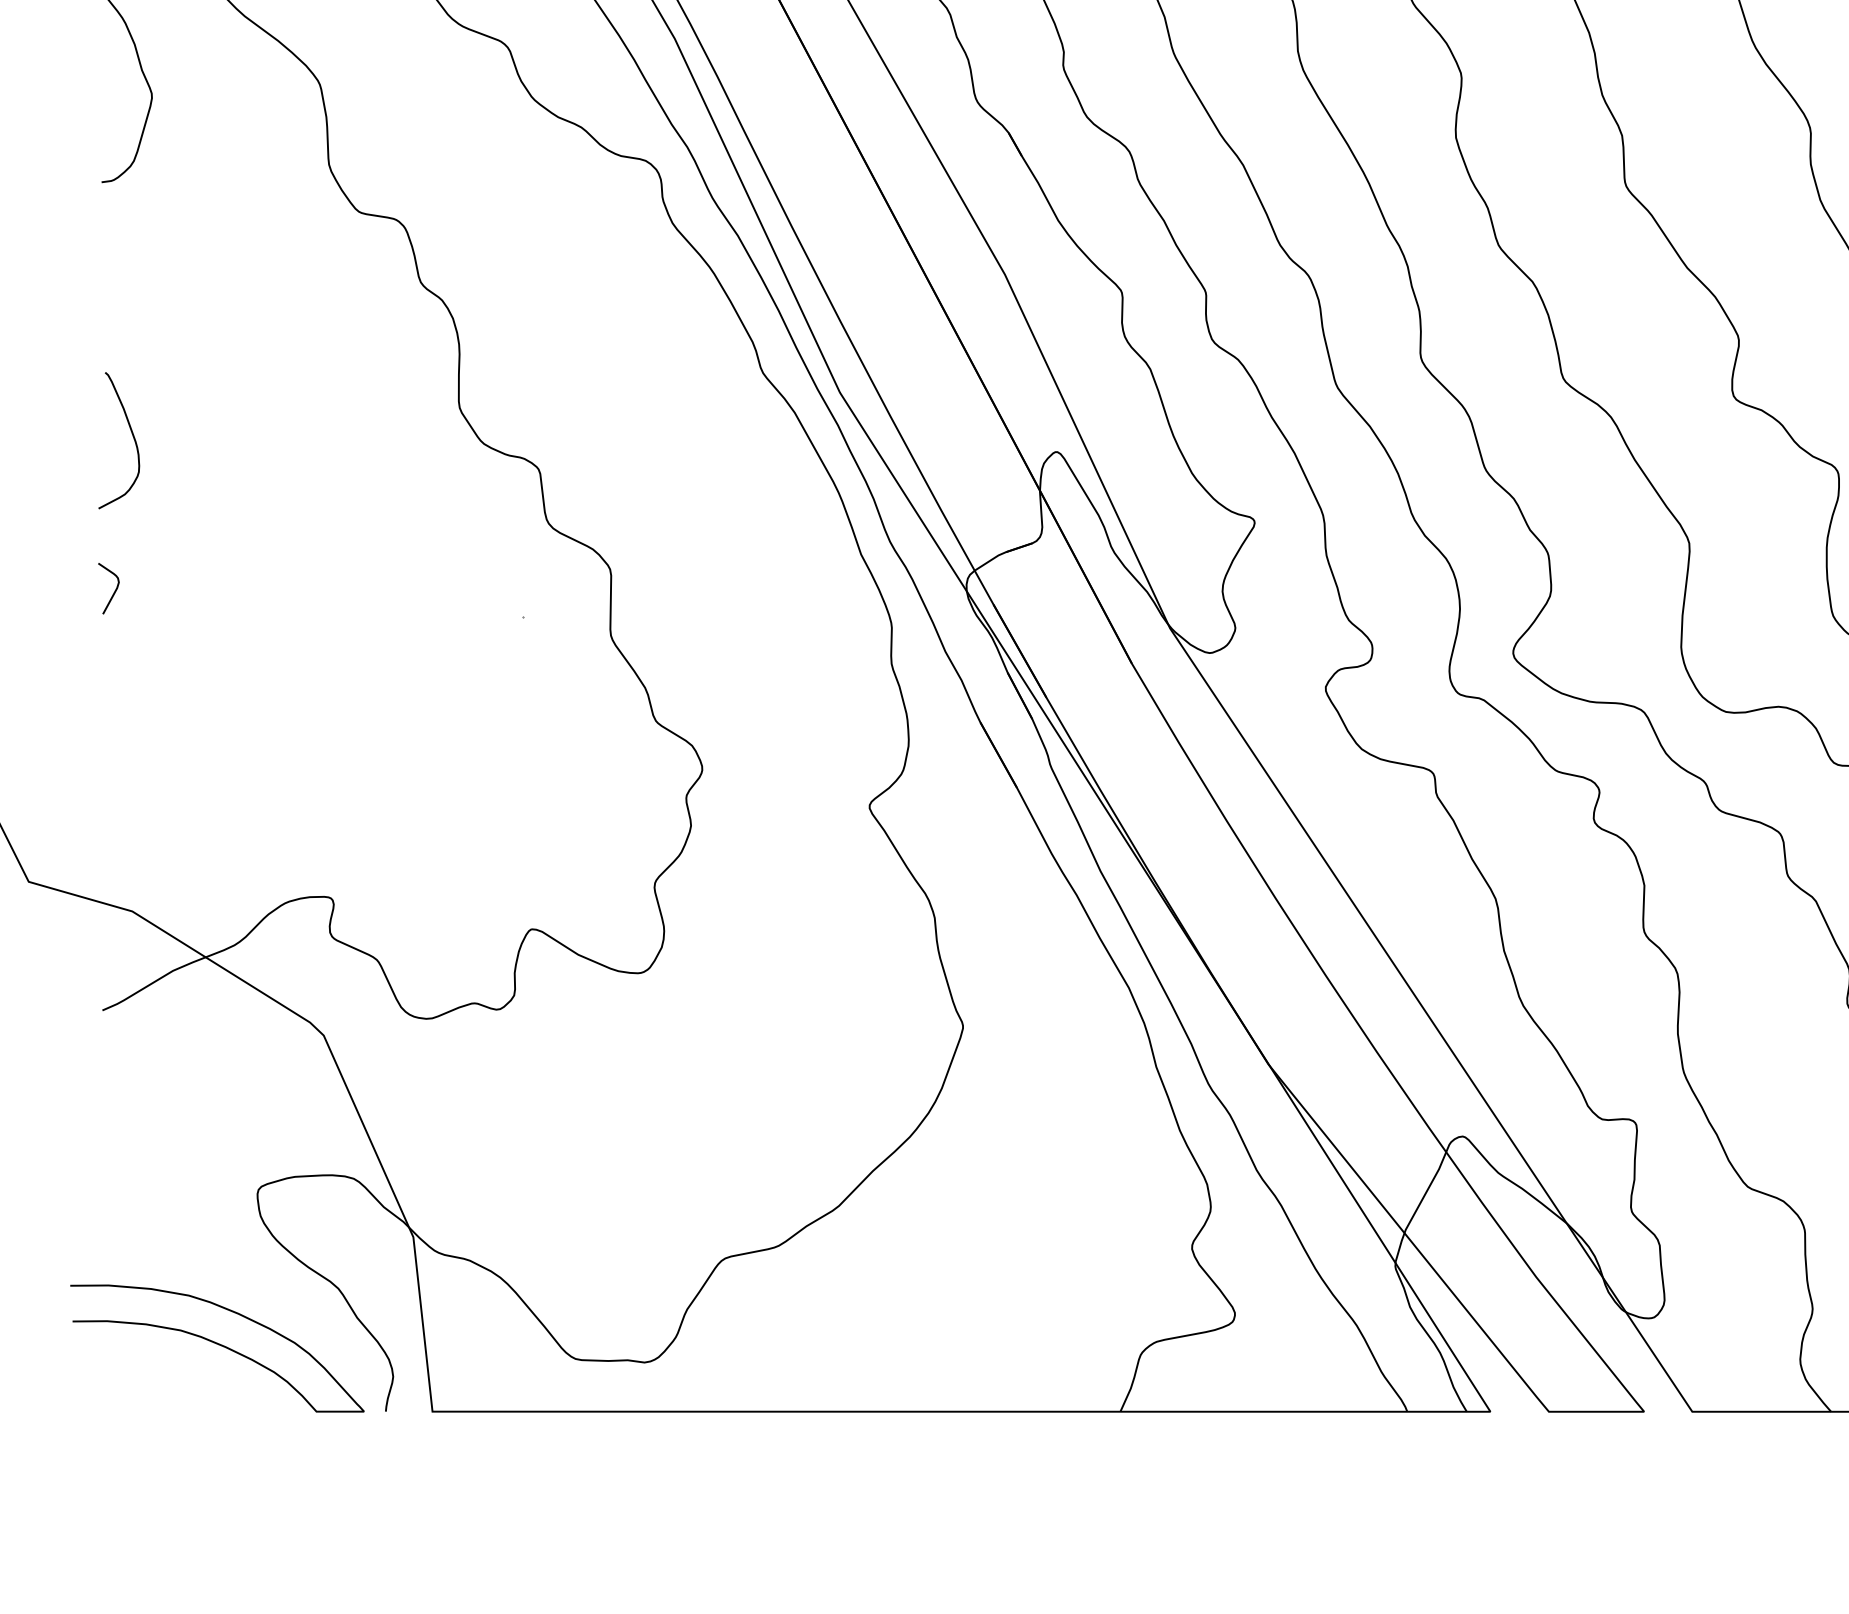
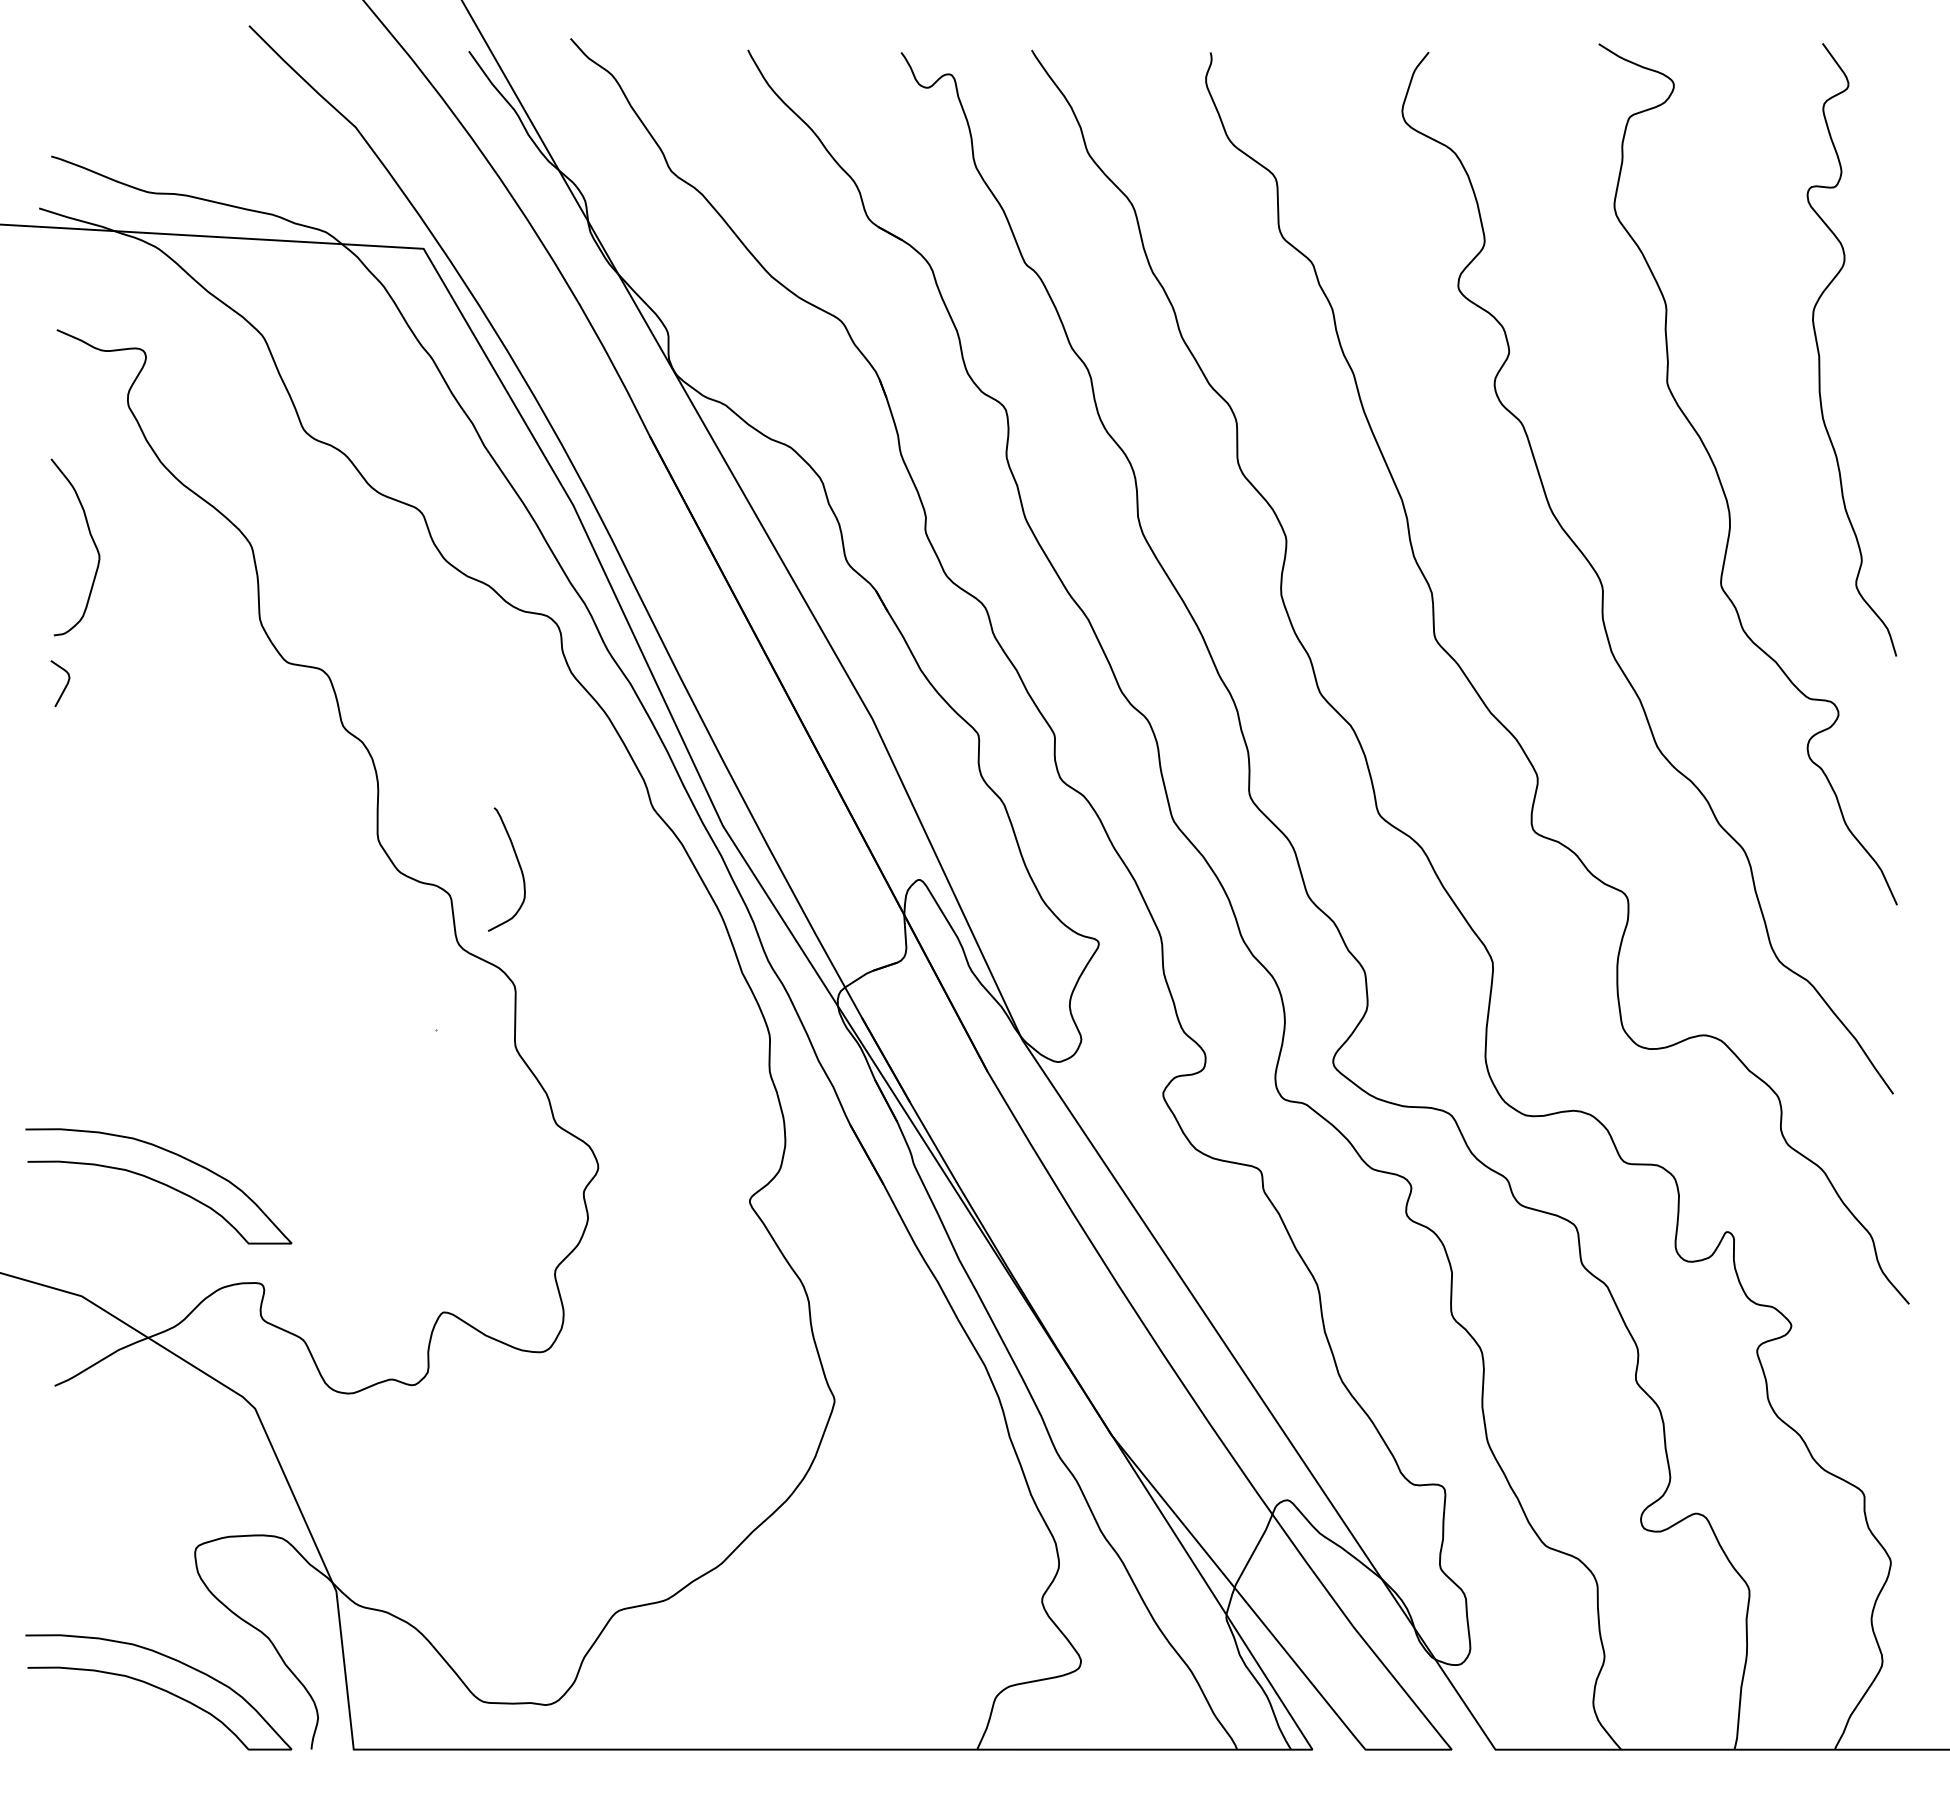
curve: (132, 436) -> (518, 865), moved
curve: (114, 590) -> (65, 685), moved
curve: (218, 787) -> (159, 1183), added

